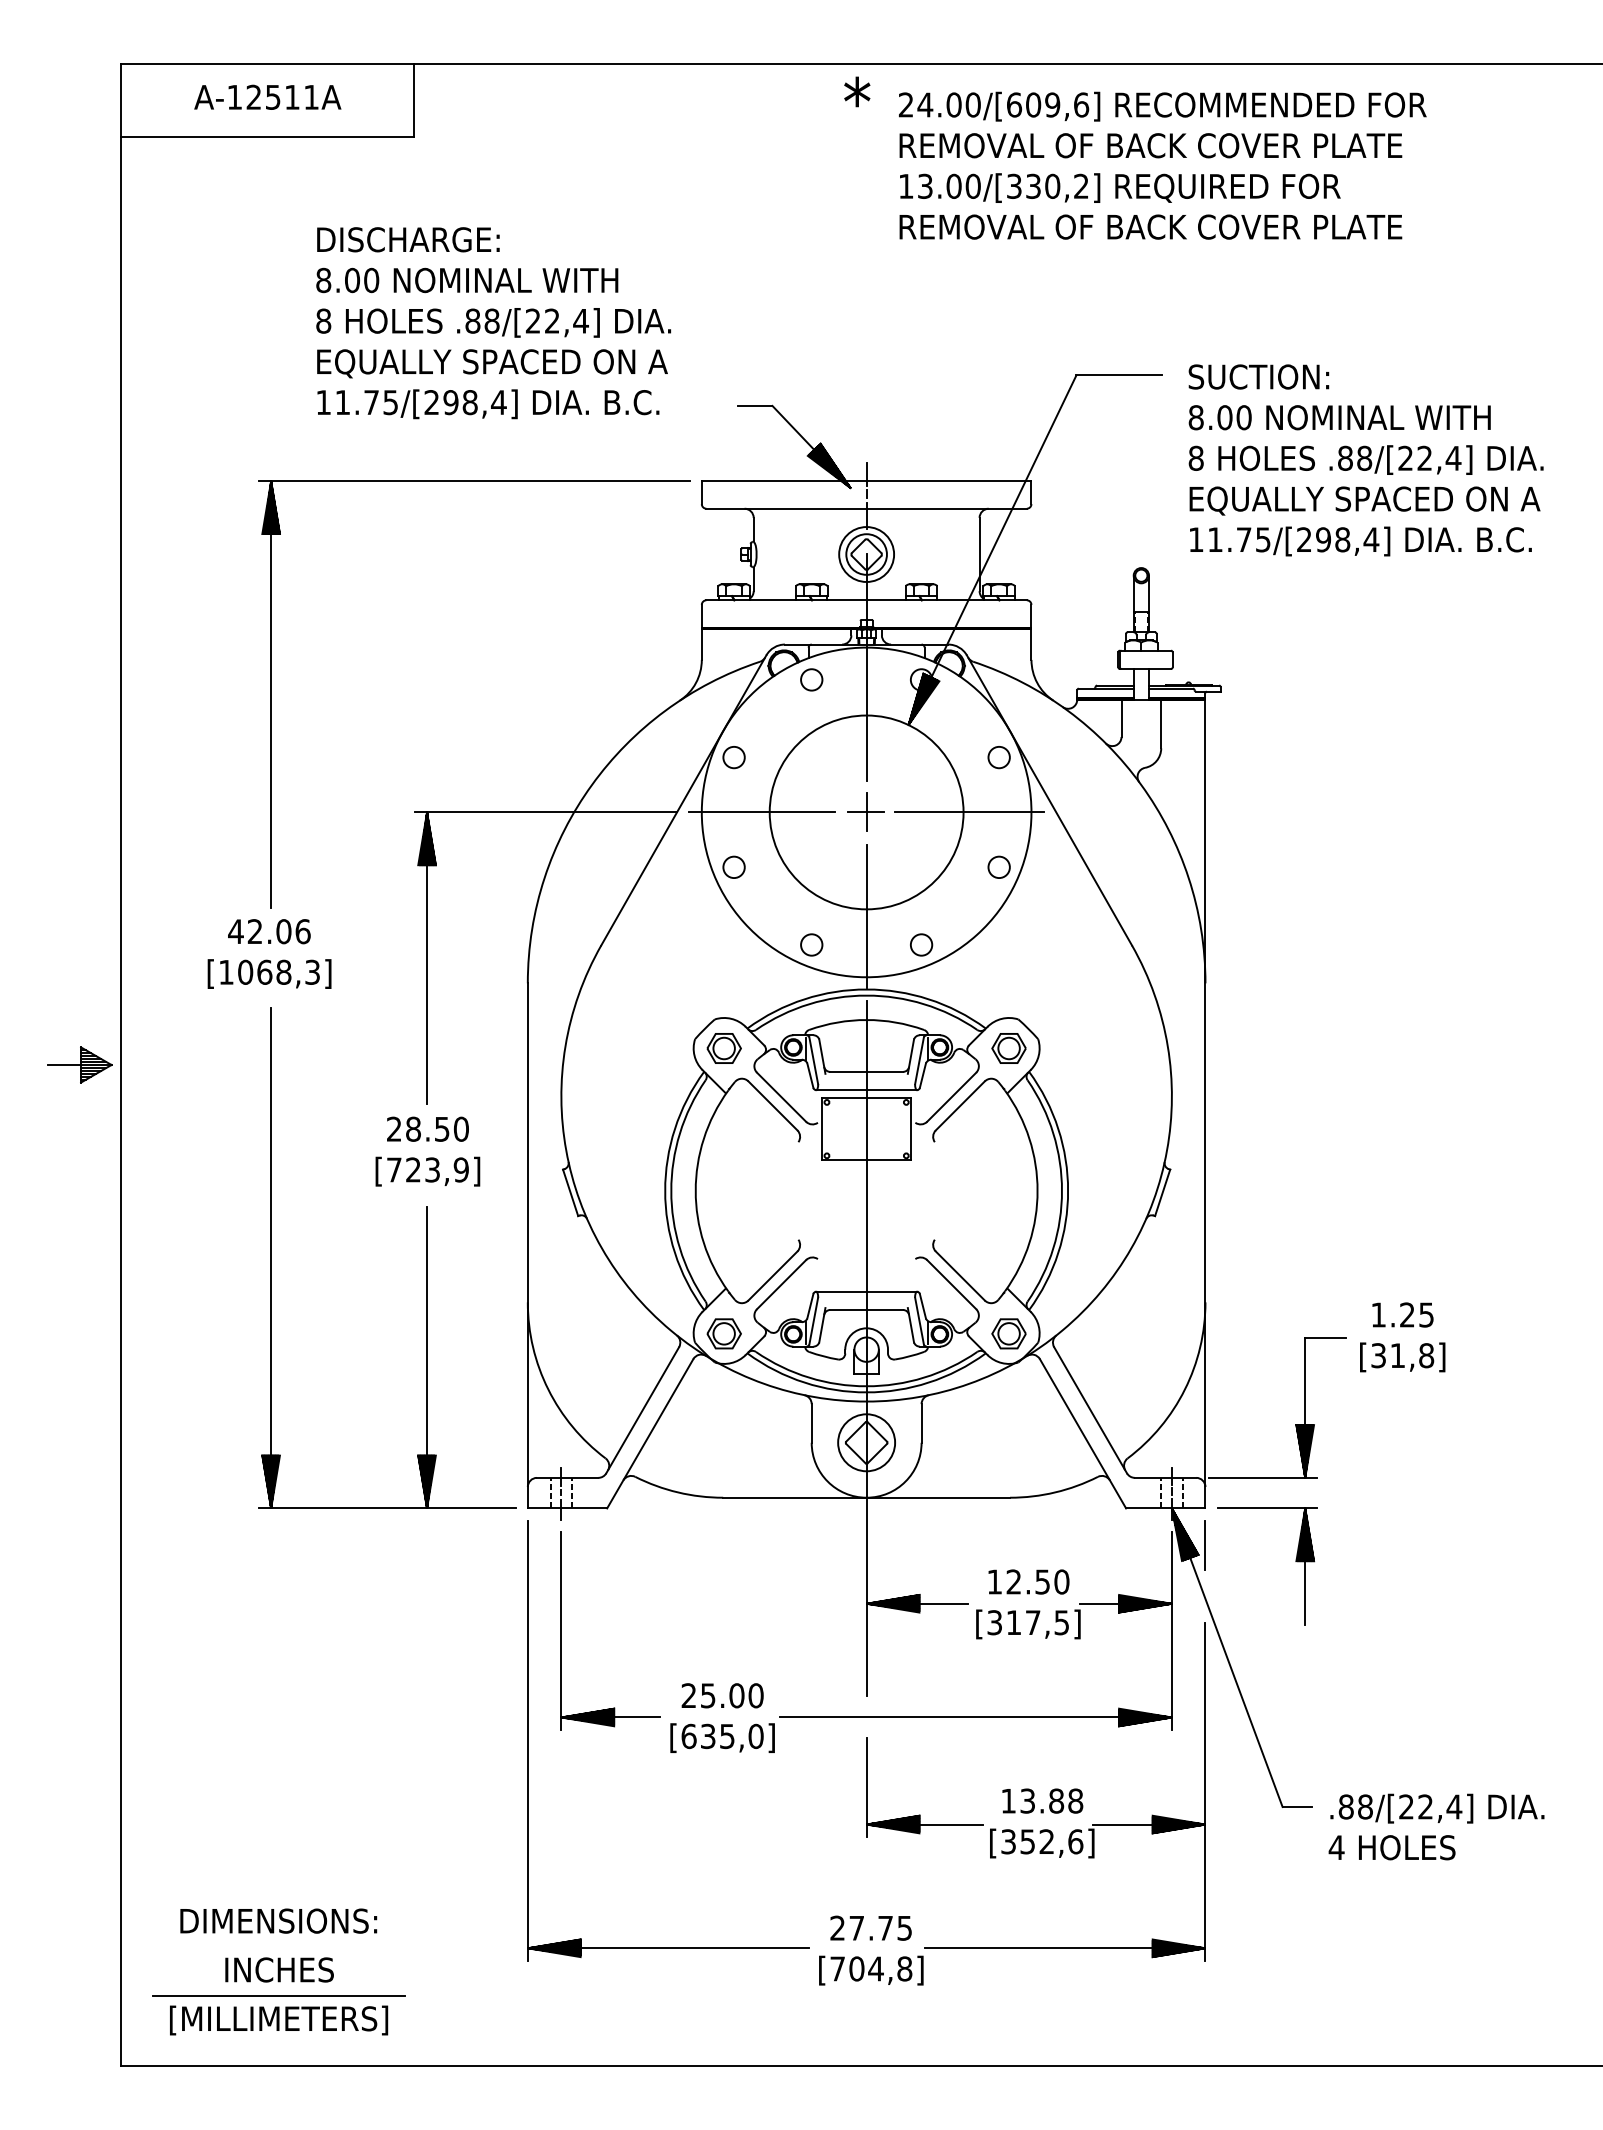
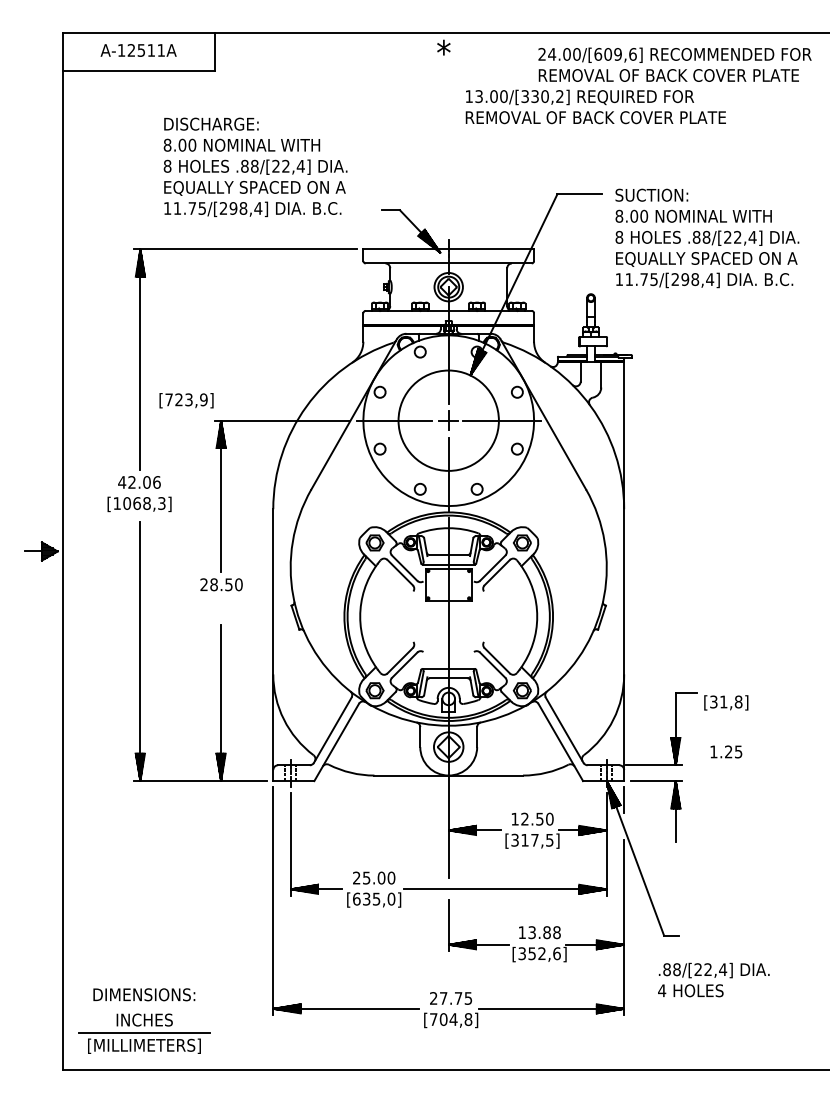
text: (1161, 124) -> (674, 64), moved
text: (427, 1171) -> (186, 400), moved
text: (1403, 1314) -> (726, 751), moved
text: (1435, 1825) -> (713, 979), moved

